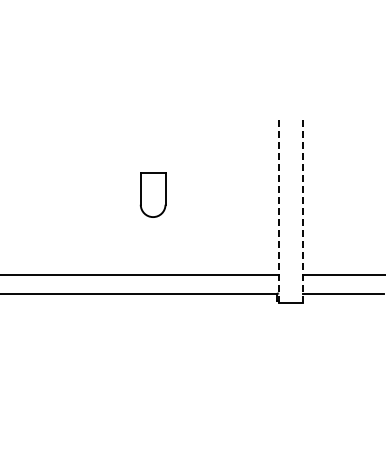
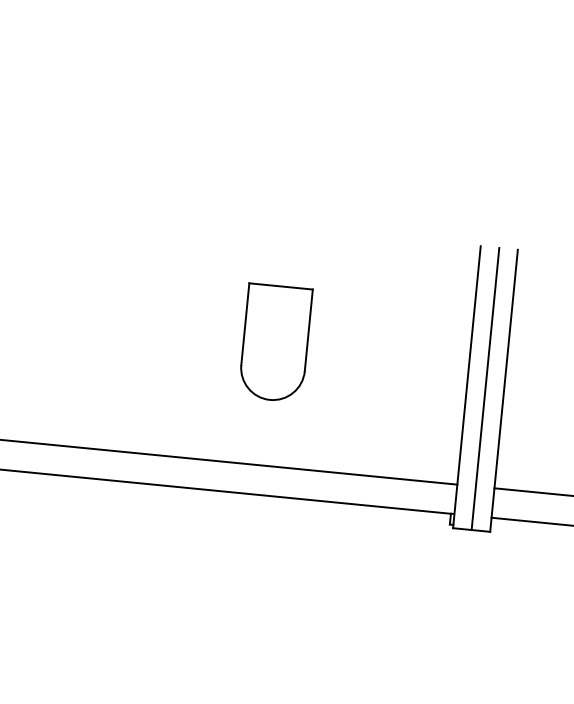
part: (152, 194) -> (274, 342), size x1.67
line: (291, 210) -> (486, 387), added
line: (279, 211) -> (467, 387), dashed -> solid
line: (303, 211) -> (504, 391), dashed -> solid

